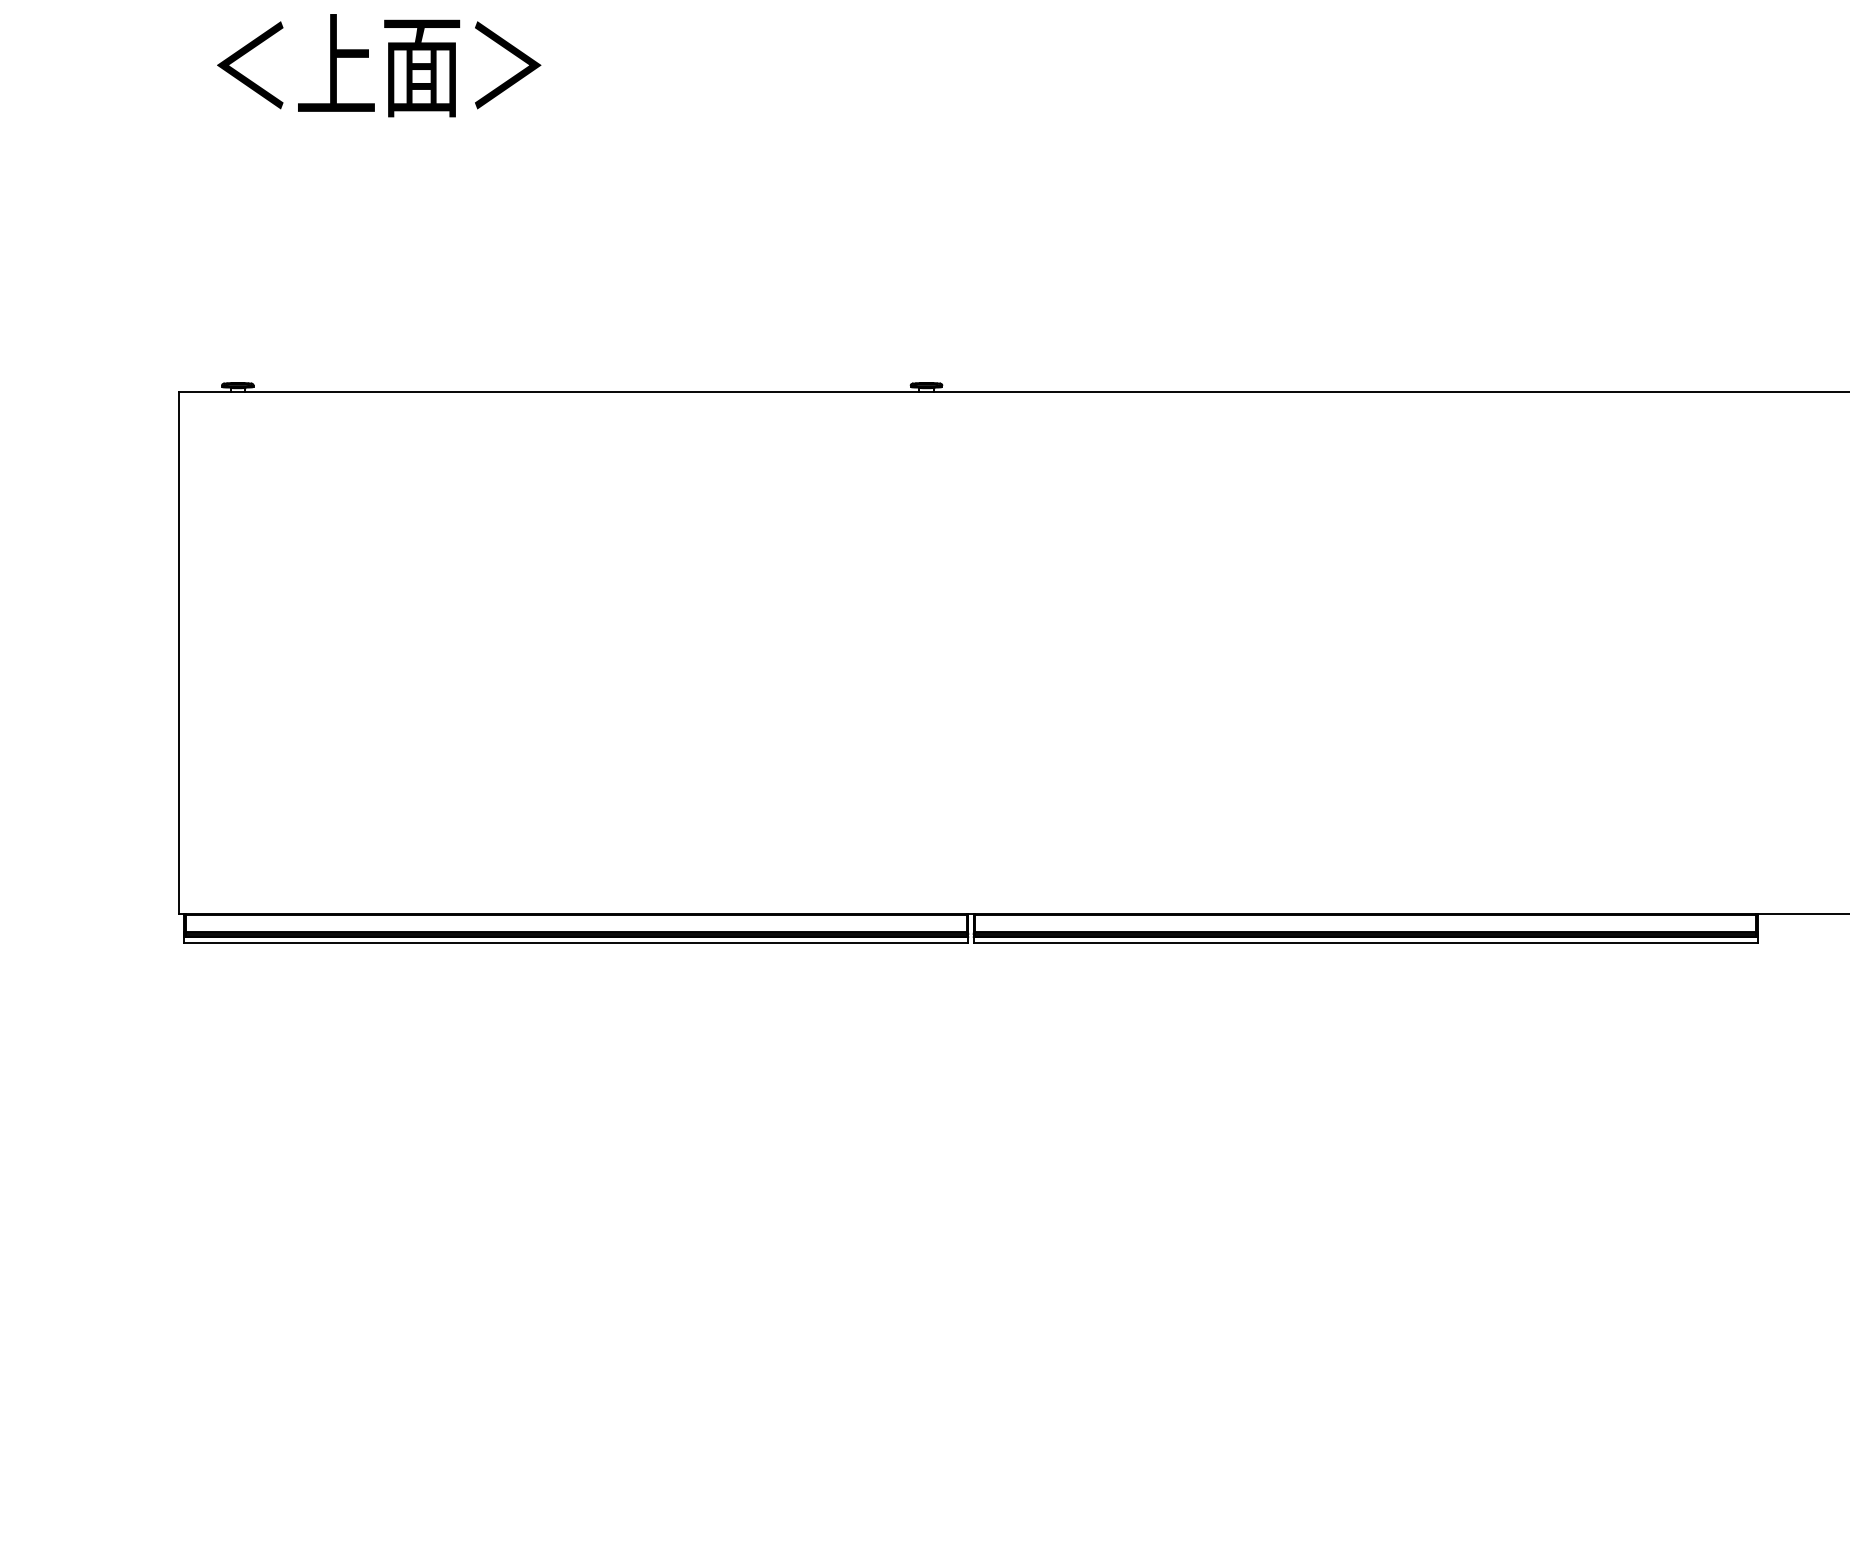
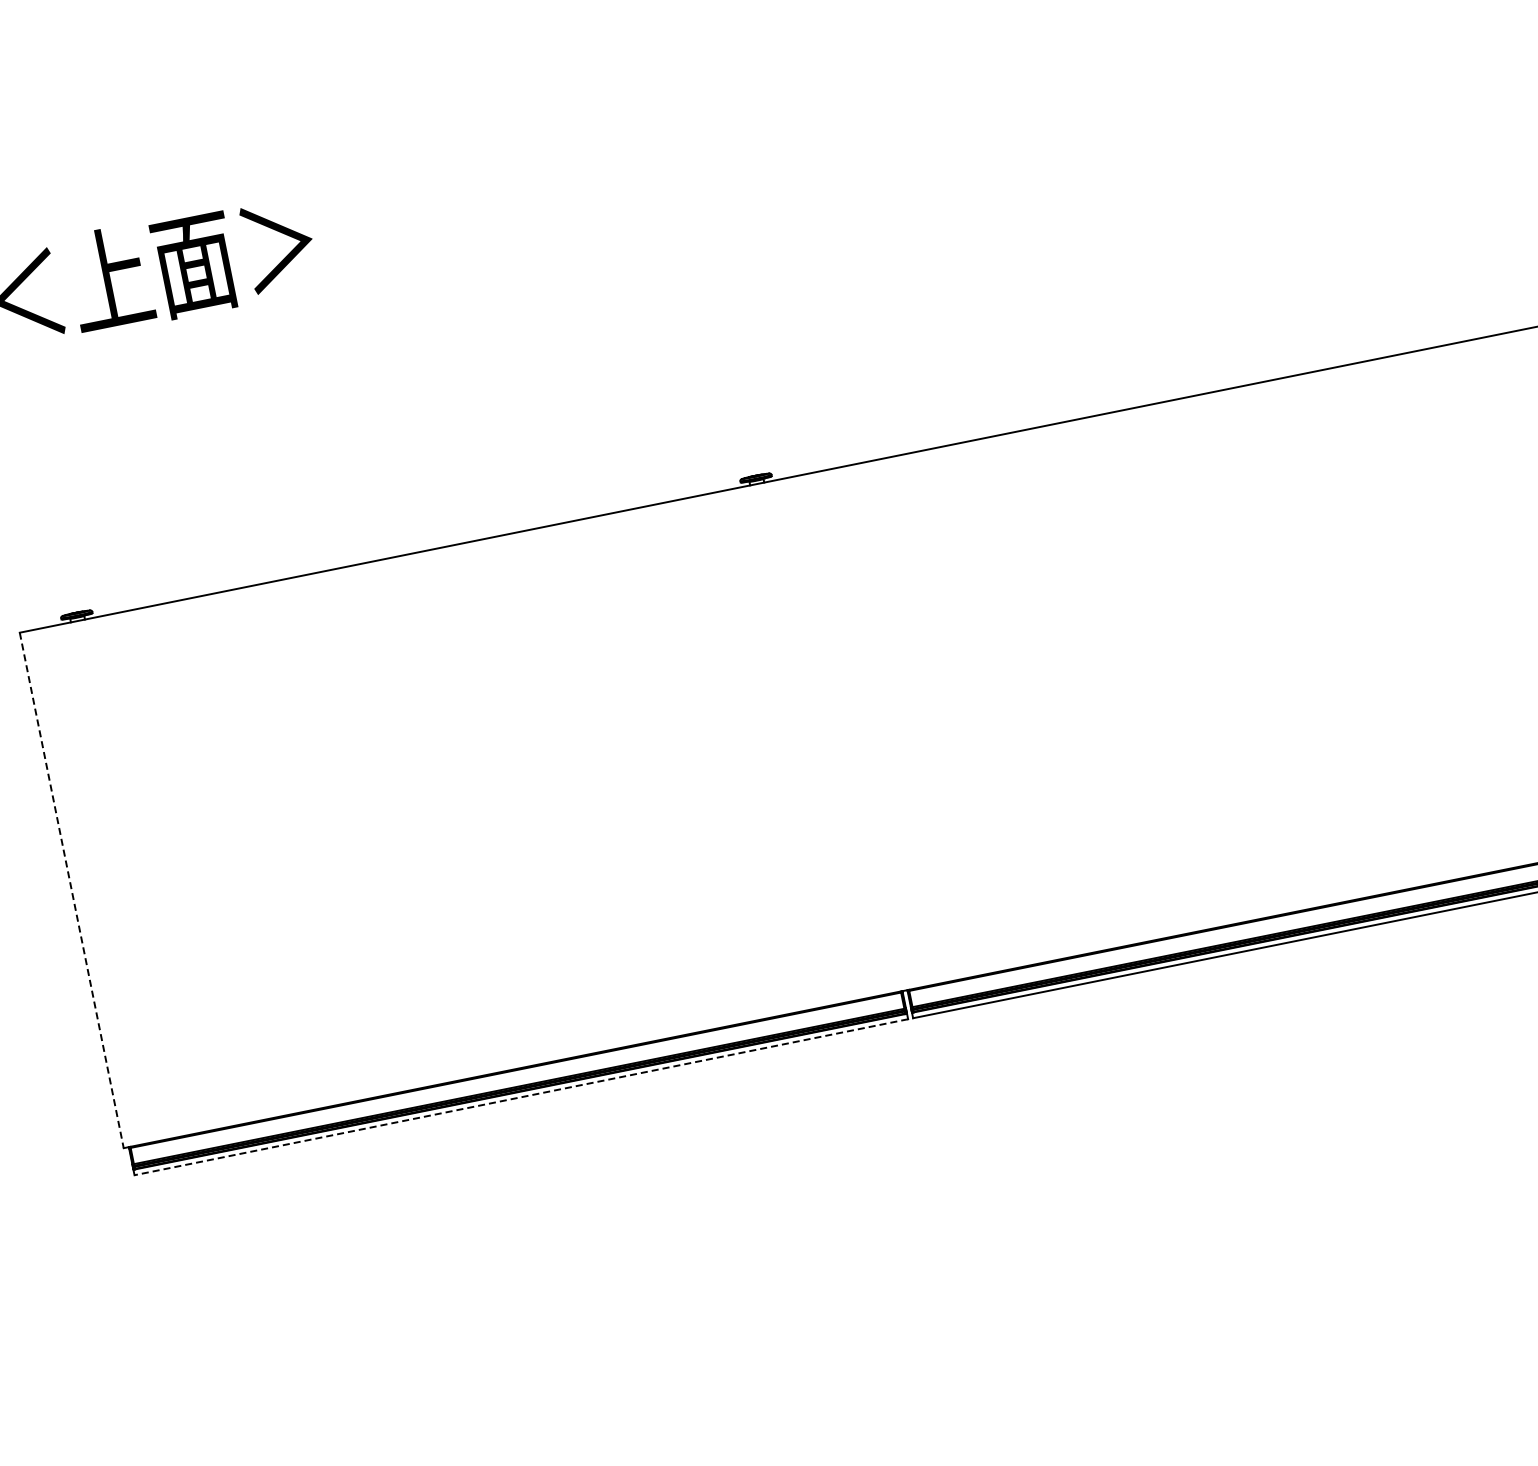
line: (178, 653) -> (71, 891), solid -> dashed
line: (575, 942) -> (520, 1097), solid -> dashed

